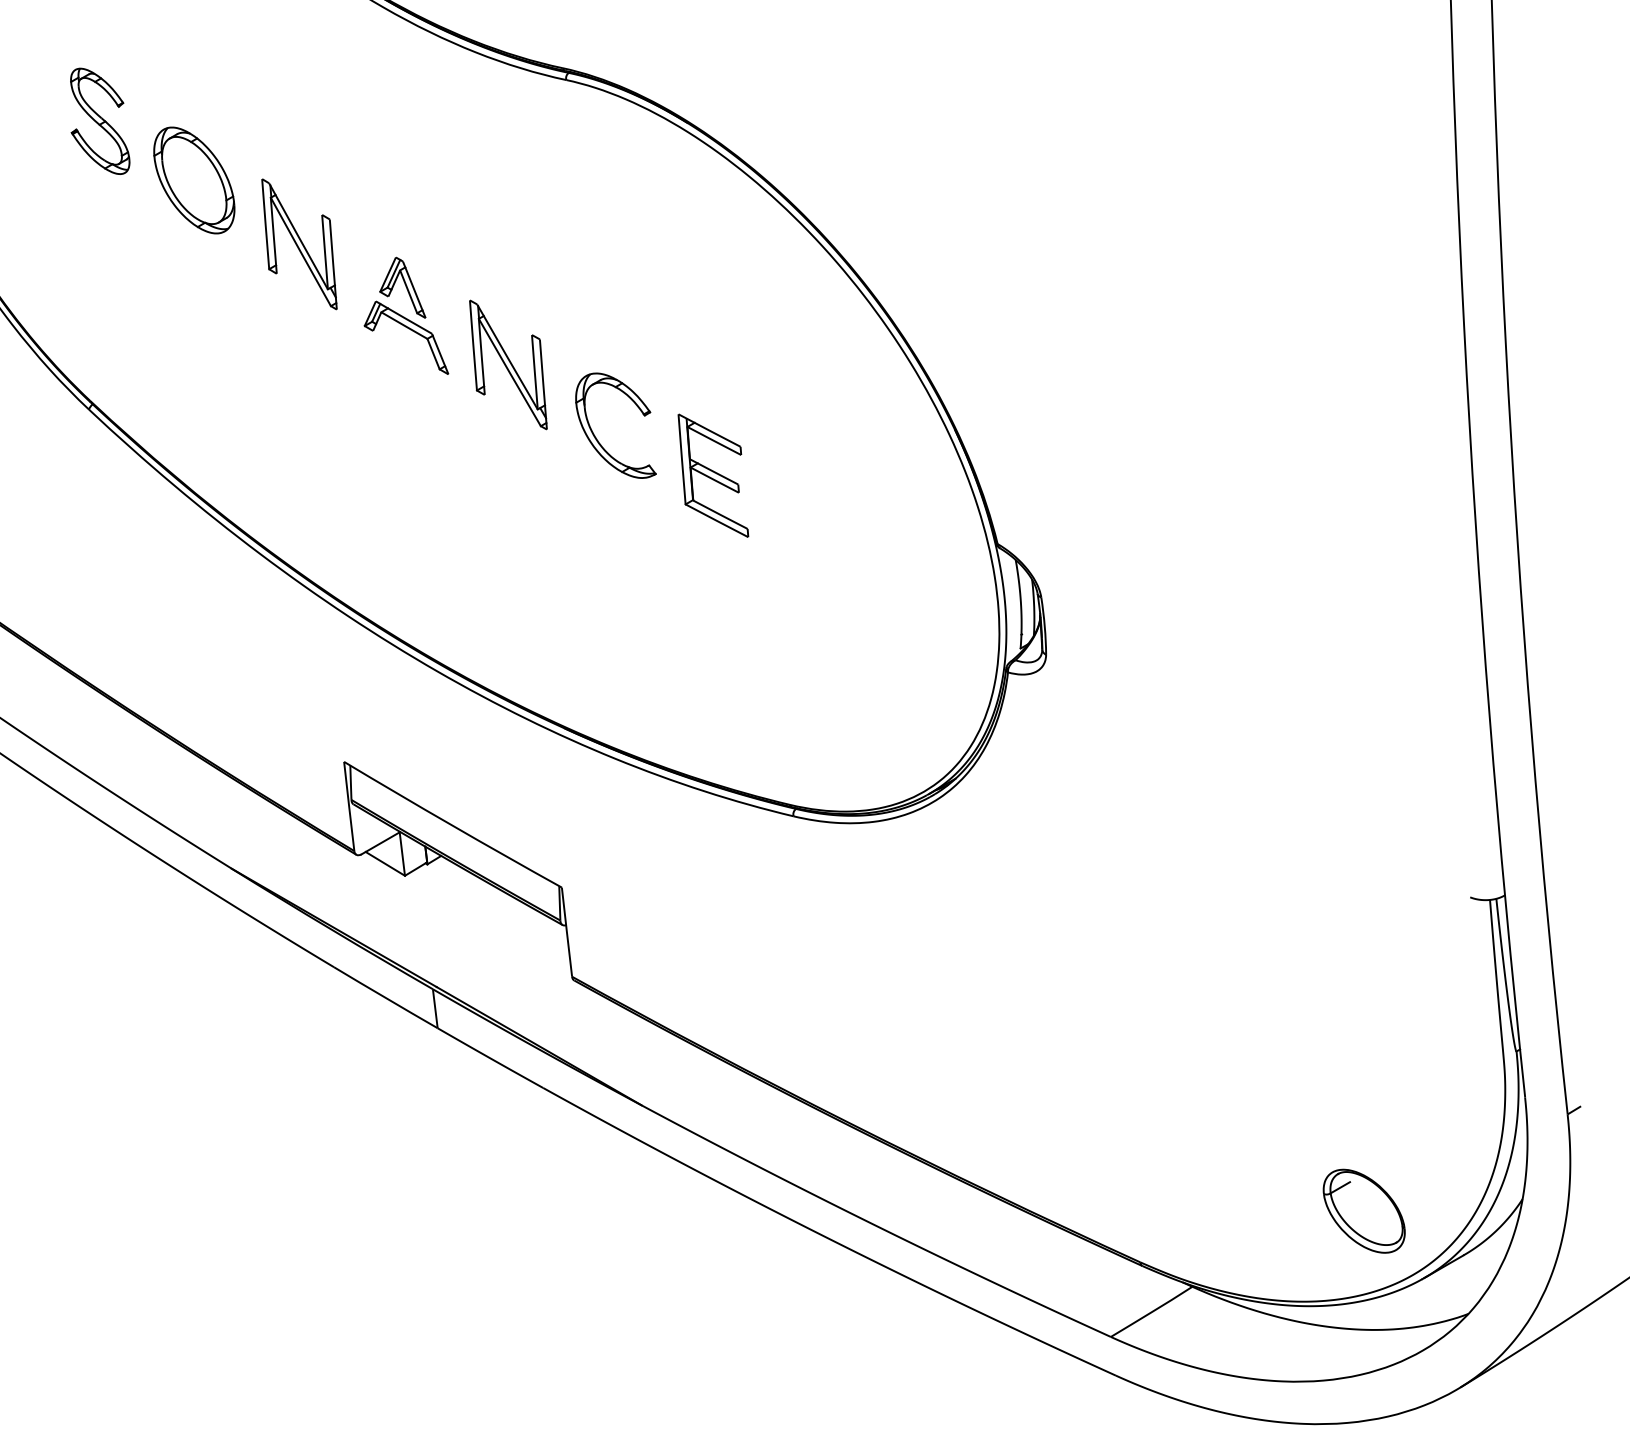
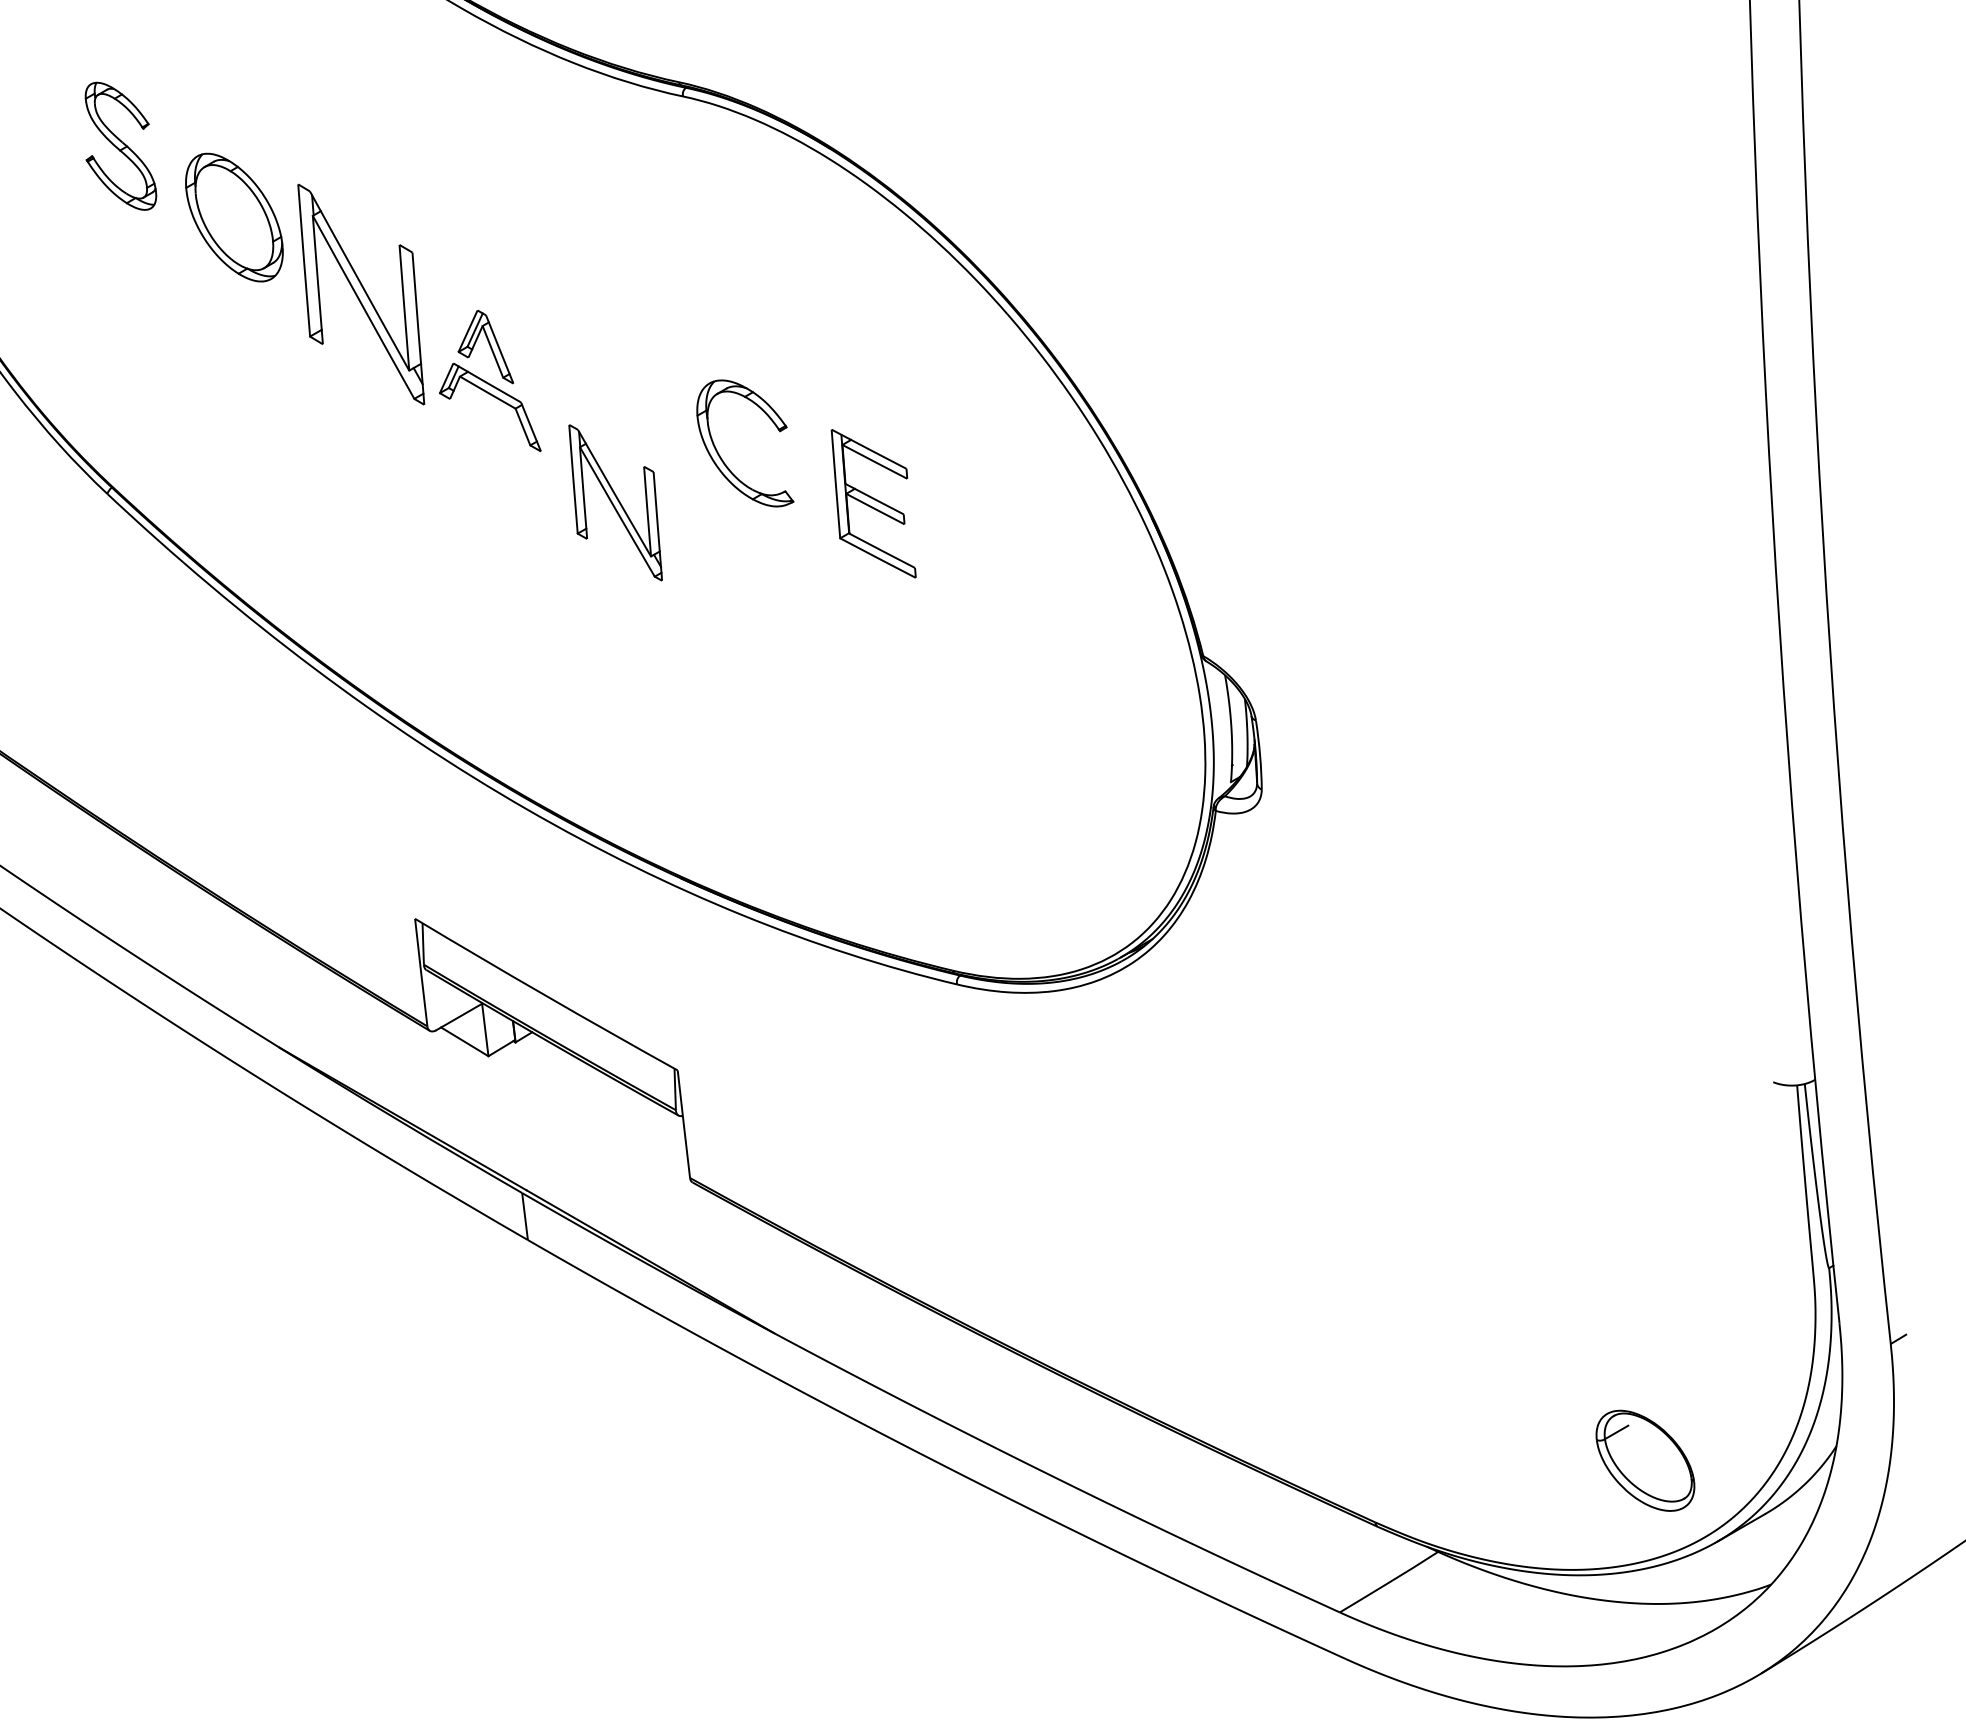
part: (299, 244) -> (361, 294), size x1.4
part: (508, 364) -> (615, 502), moved
part: (595, 435) -> (720, 455), moved
part: (713, 475) -> (873, 503), moved

